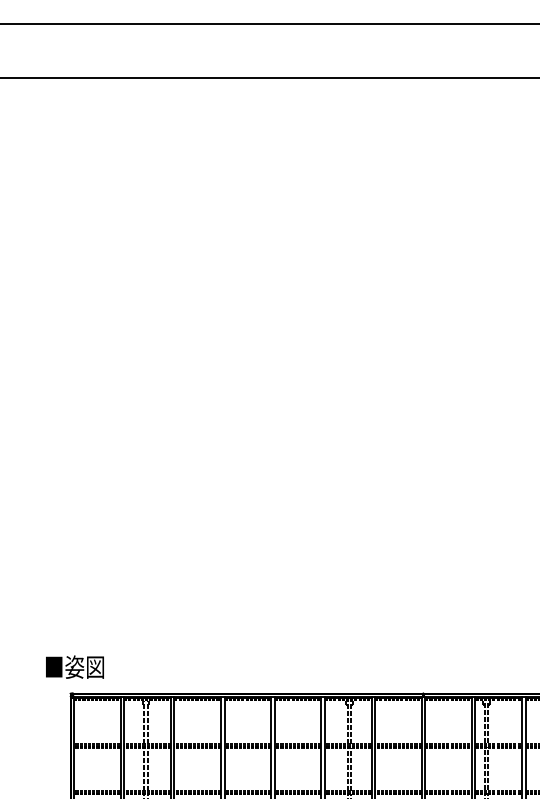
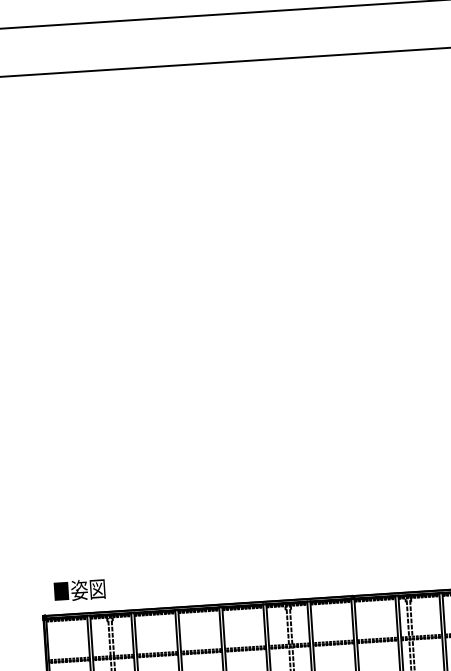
text: (74, 666) -> (79, 589), moved

